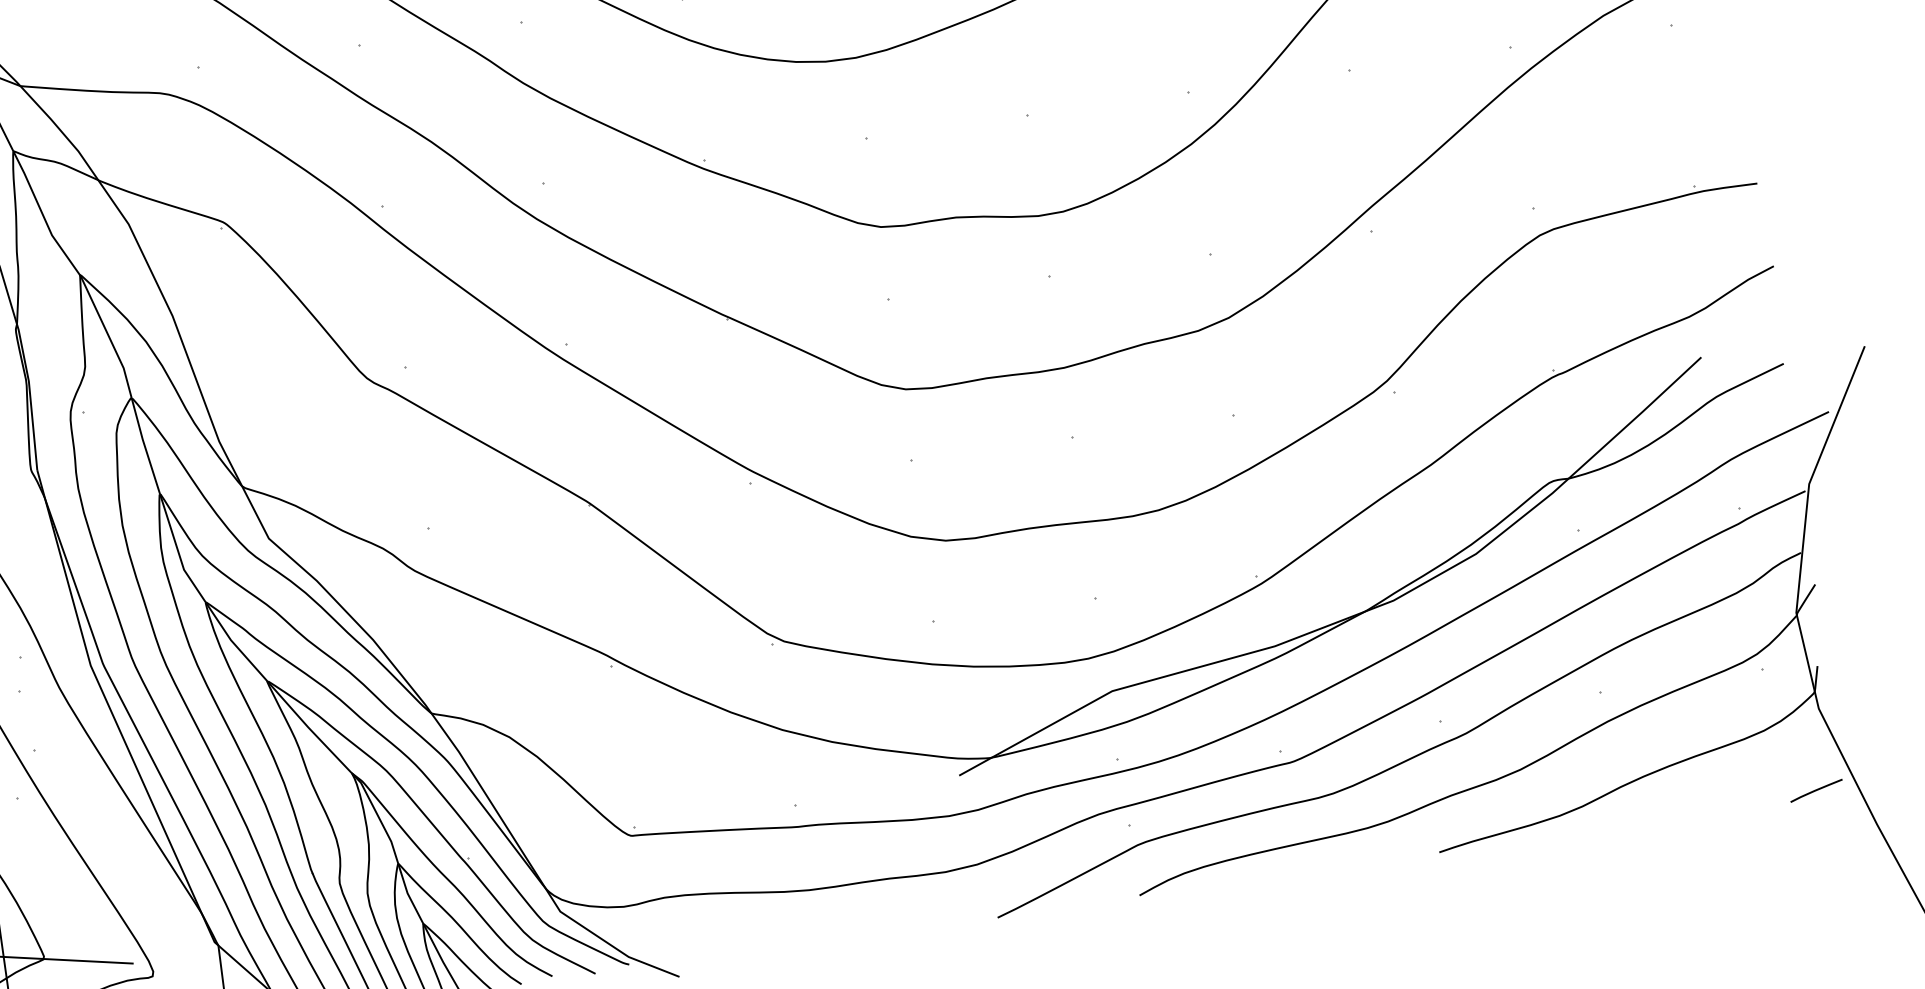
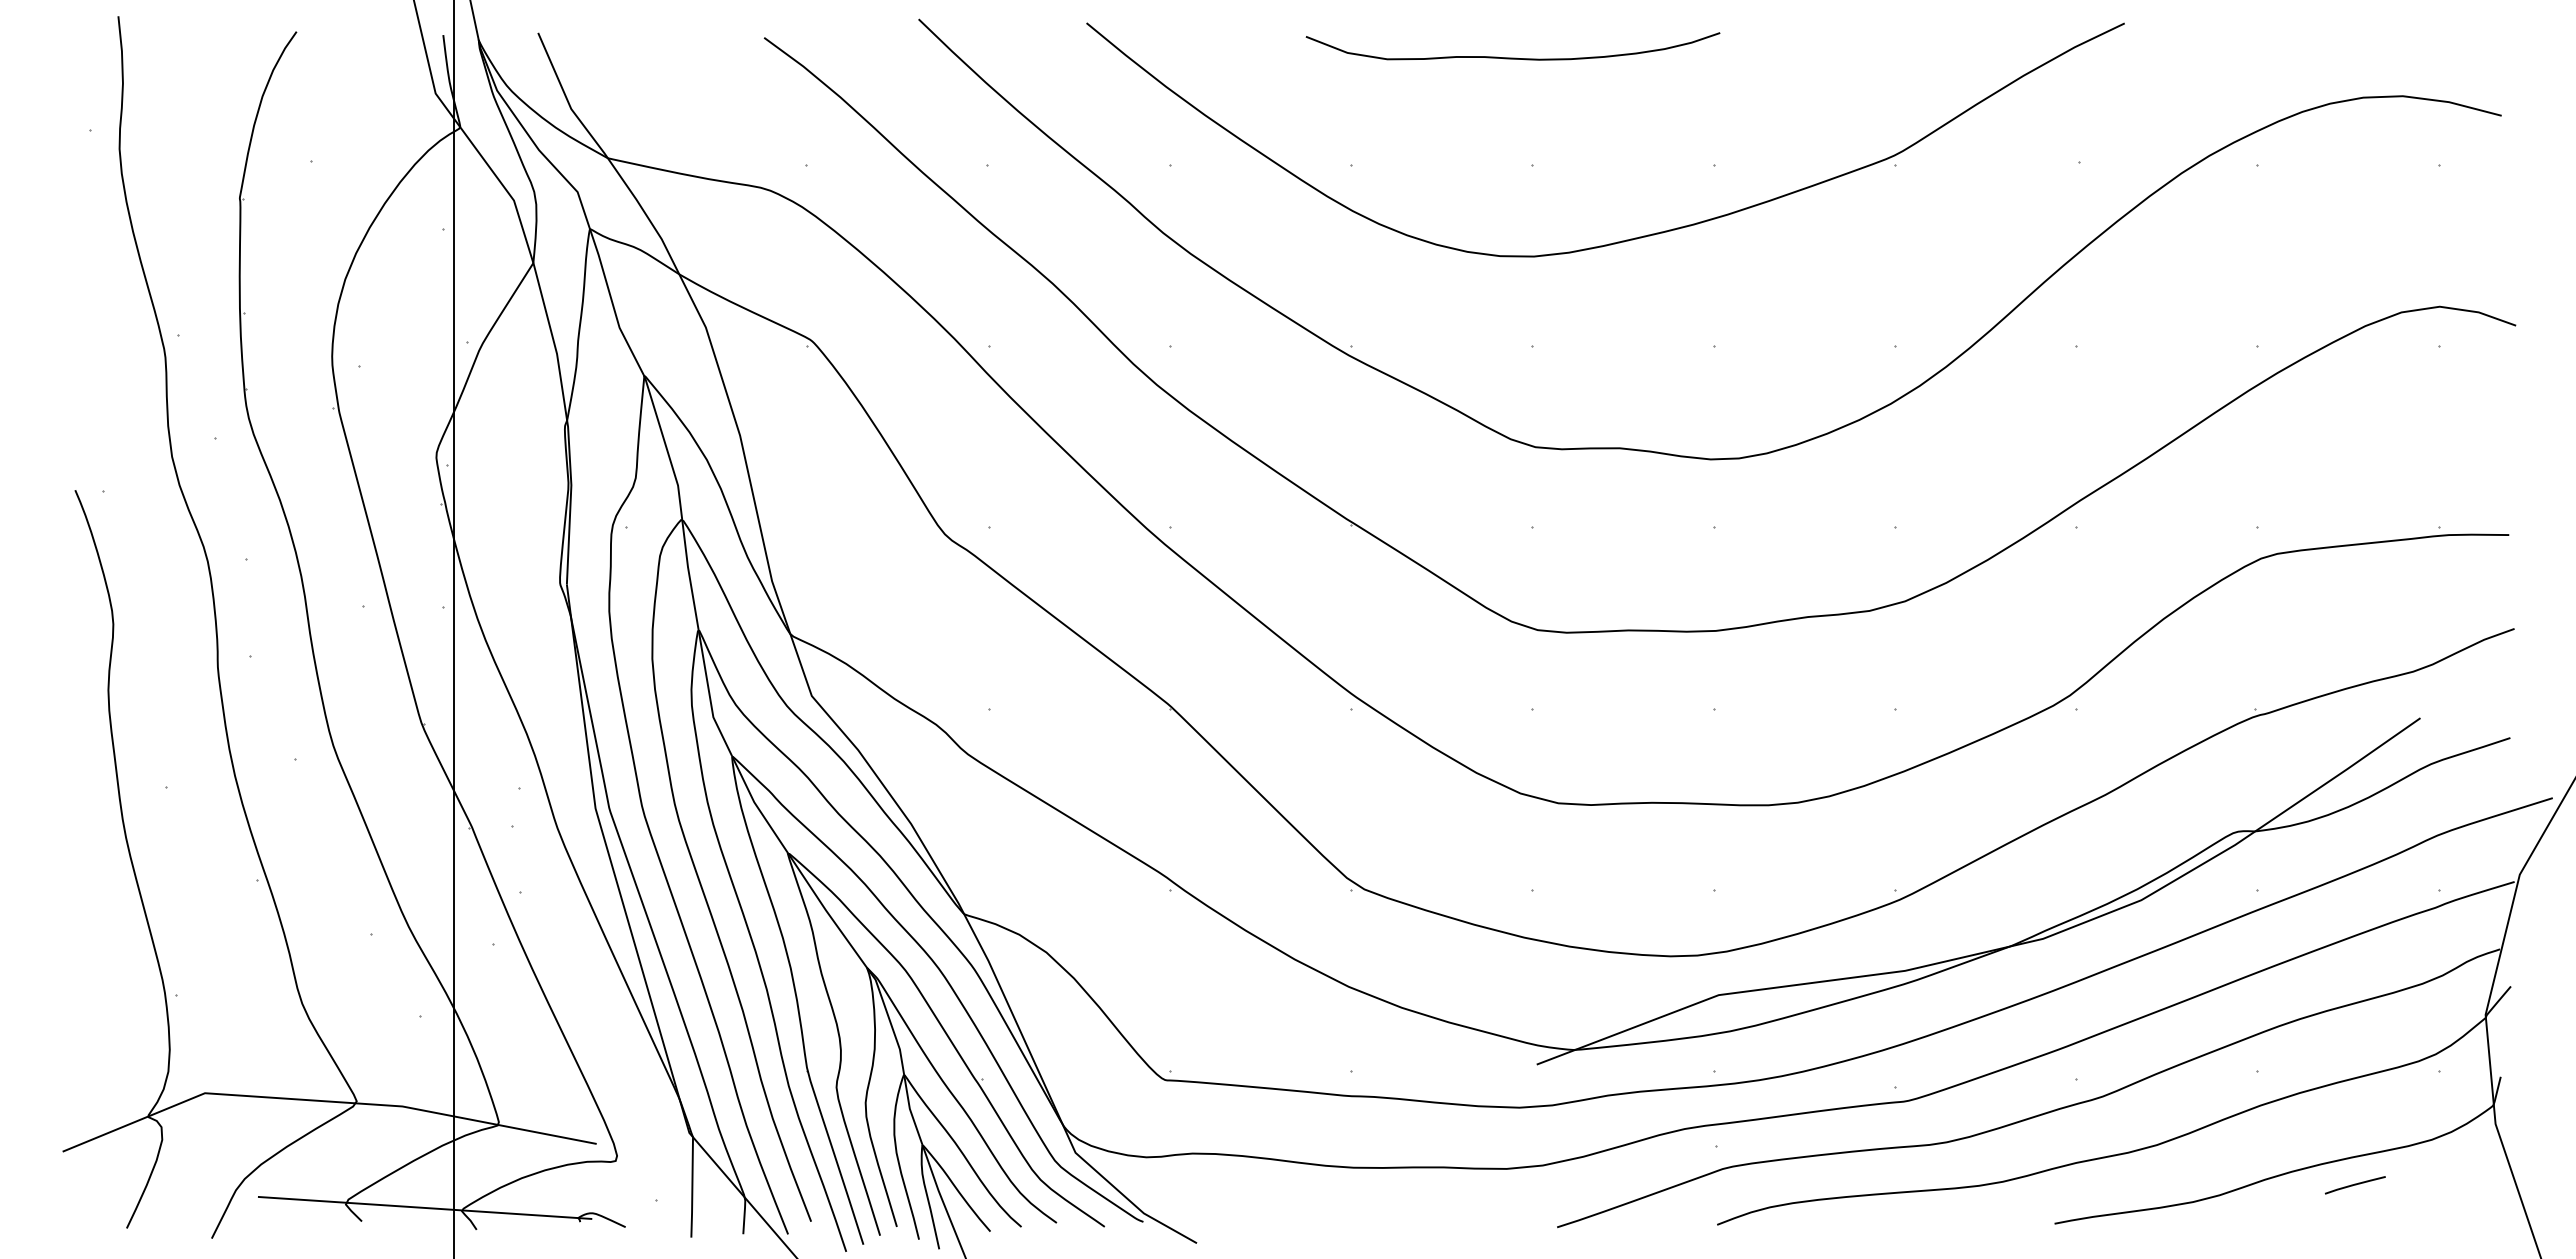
line: (1816, 790) -> (2355, 1185), moved

